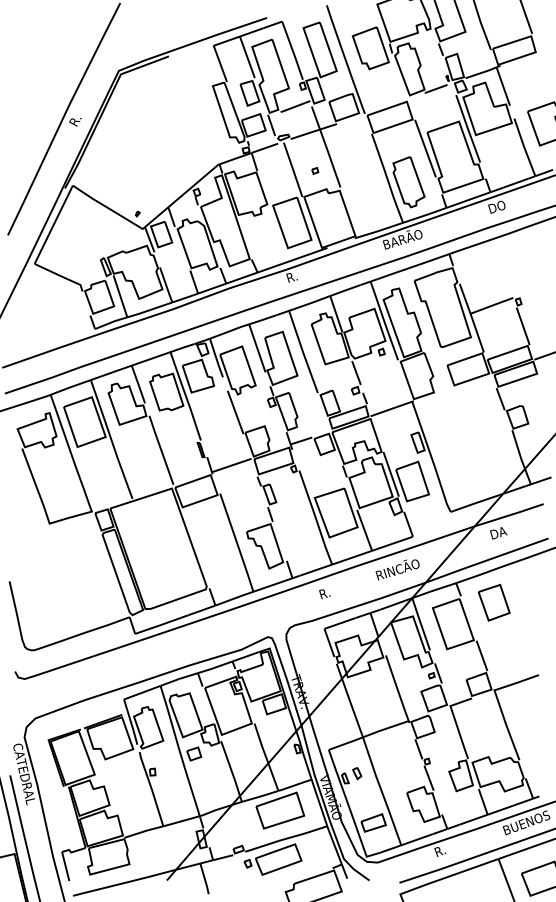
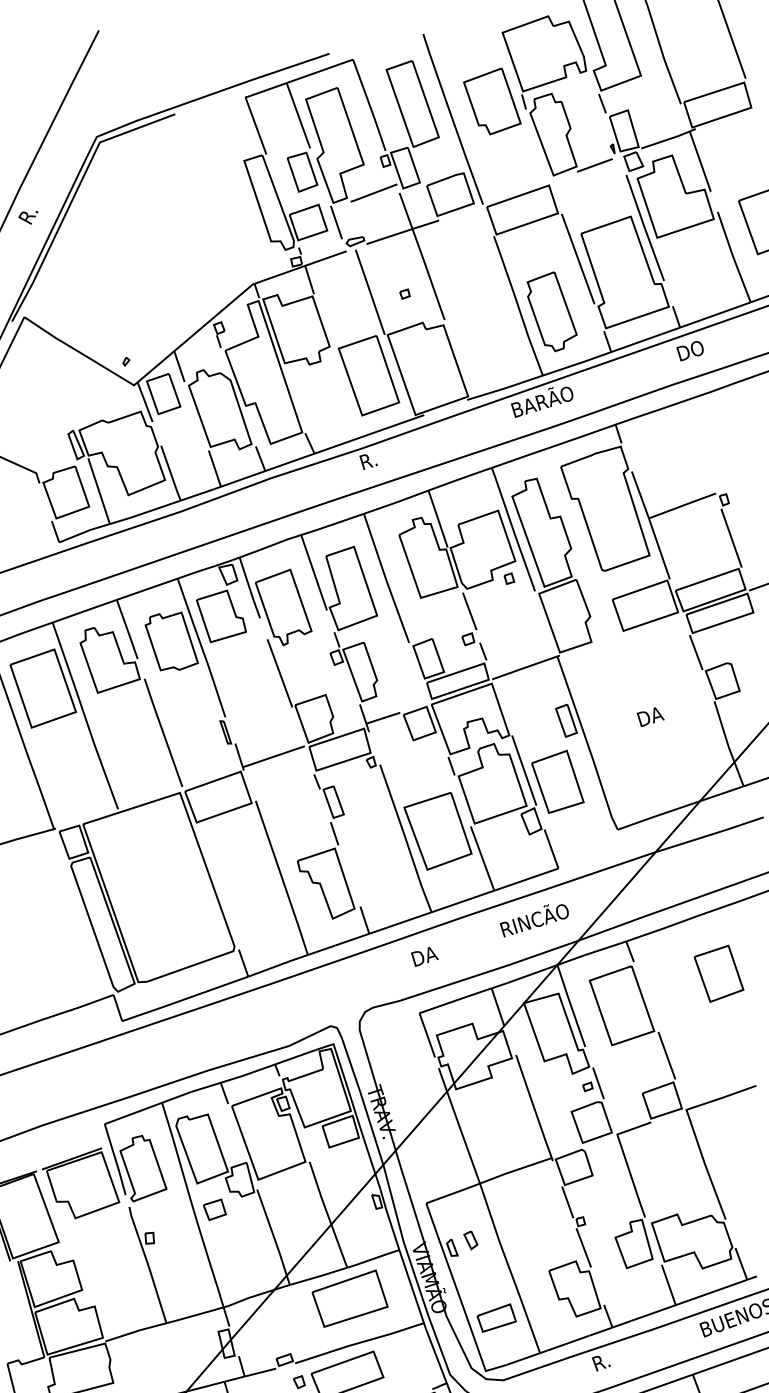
text: (498, 533) -> (650, 717), moved
text: (328, 592) -> (425, 956), R. -> DA
part: (493, 602) -> (717, 973), moved

